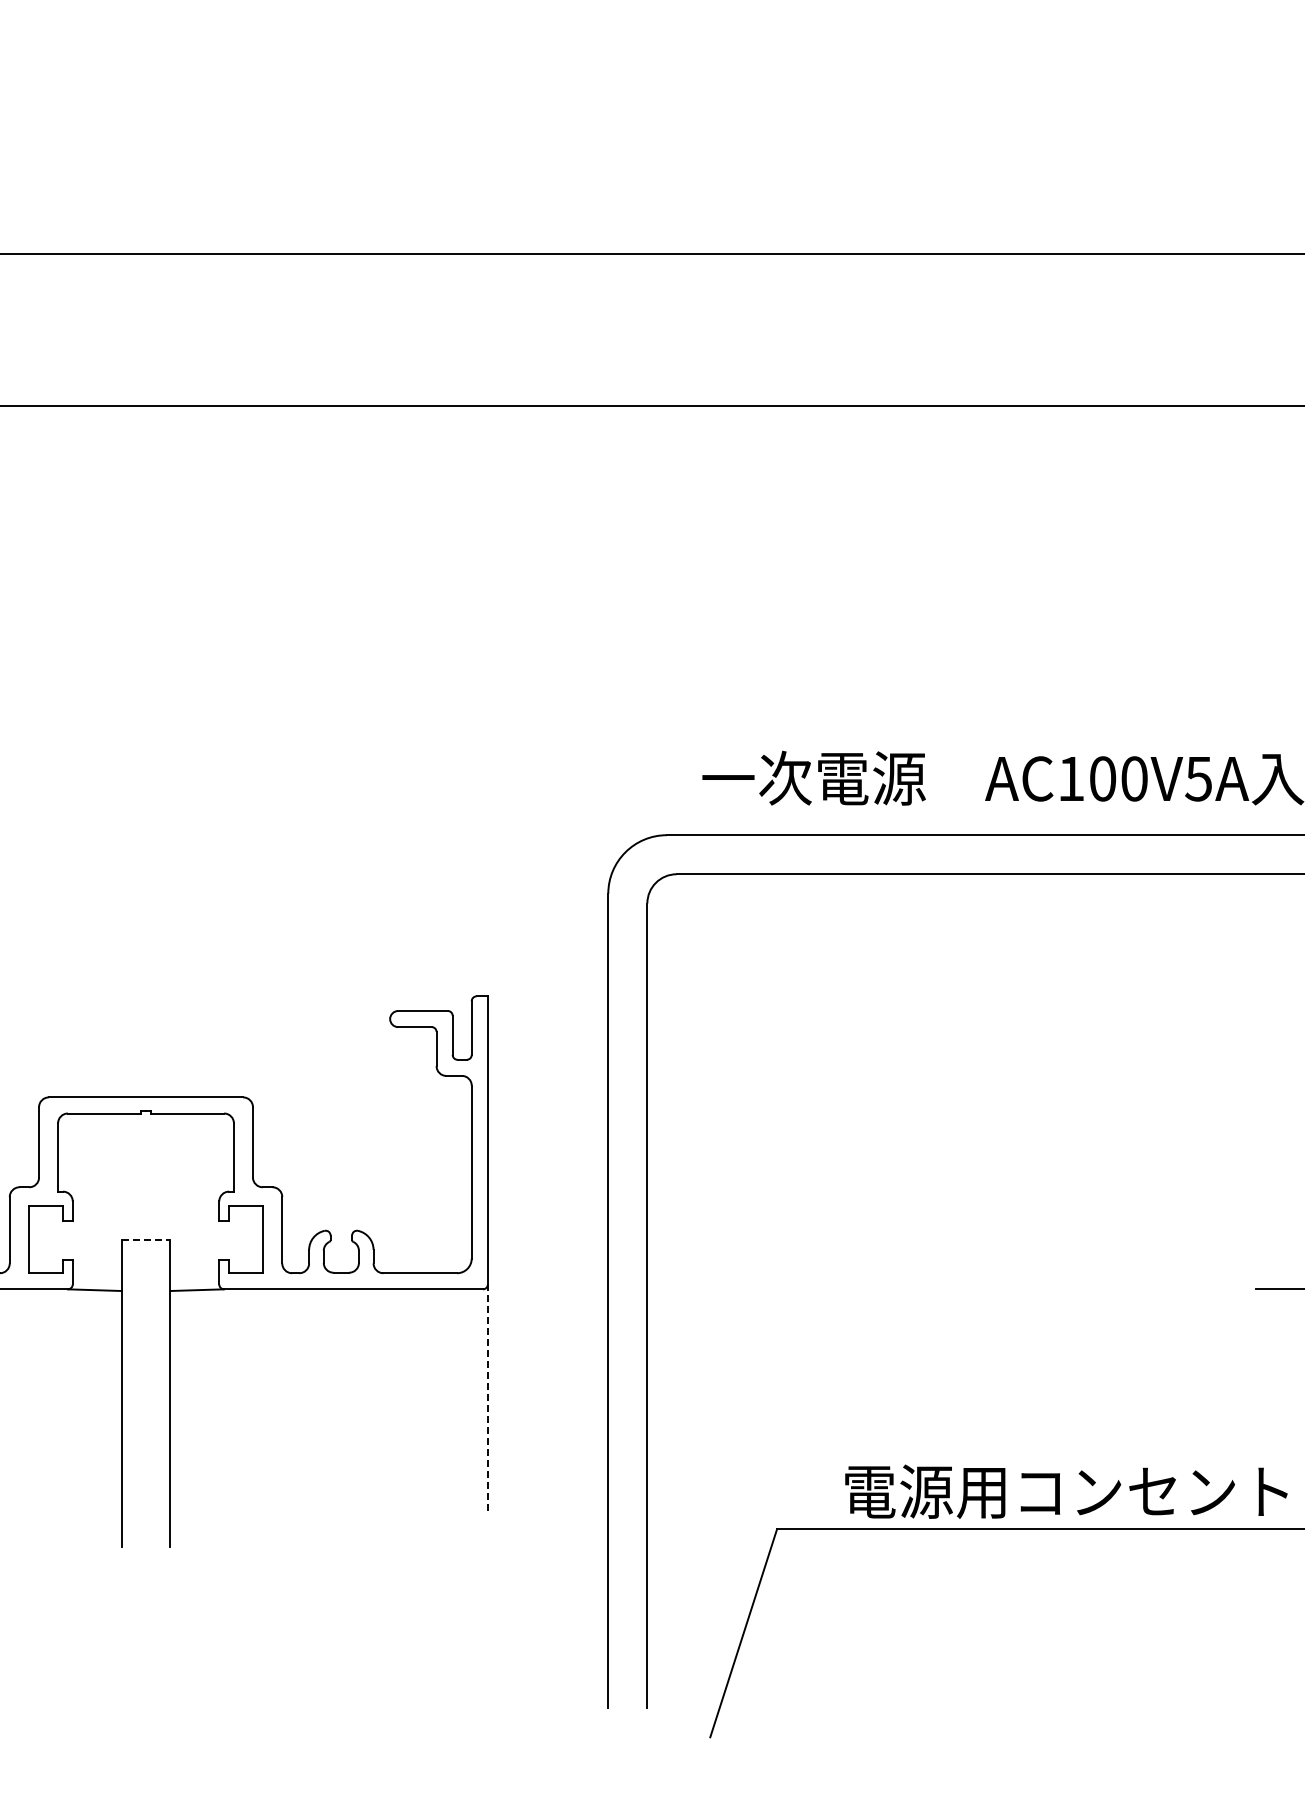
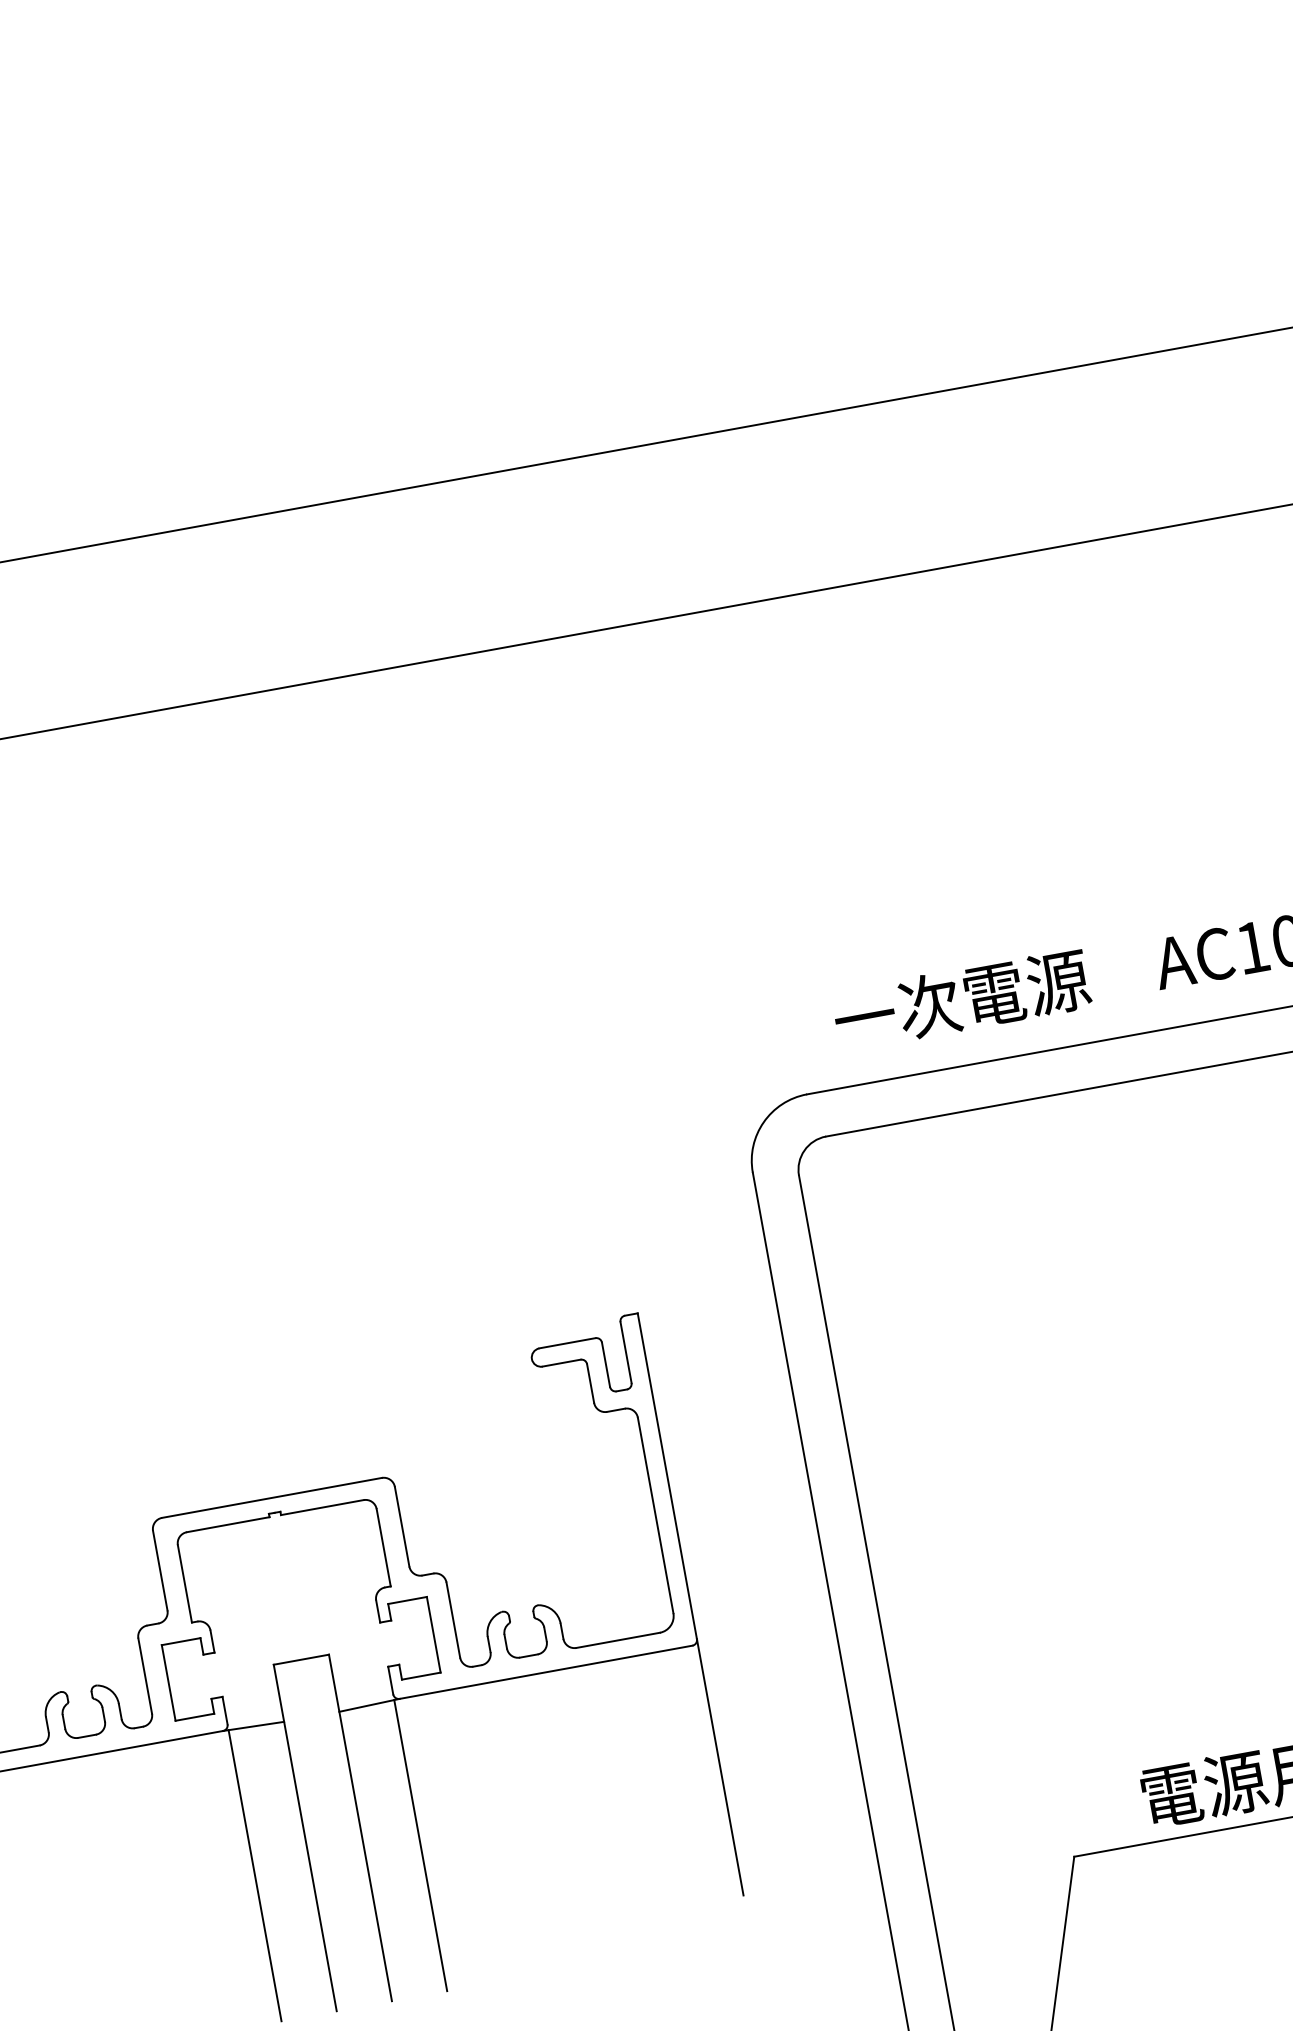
line: (146, 1240) -> (301, 1659), dashed -> solid
line: (487, 1398) -> (719, 1768), dashed -> solid
line: (72, 1417) -> (254, 1874), added
line: (219, 1417) -> (420, 1844), added

